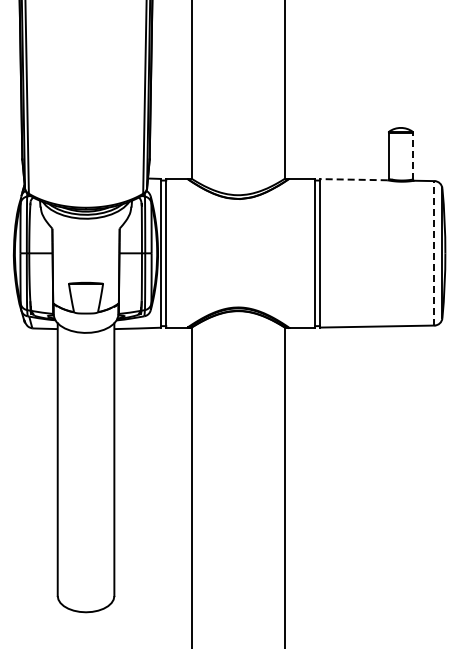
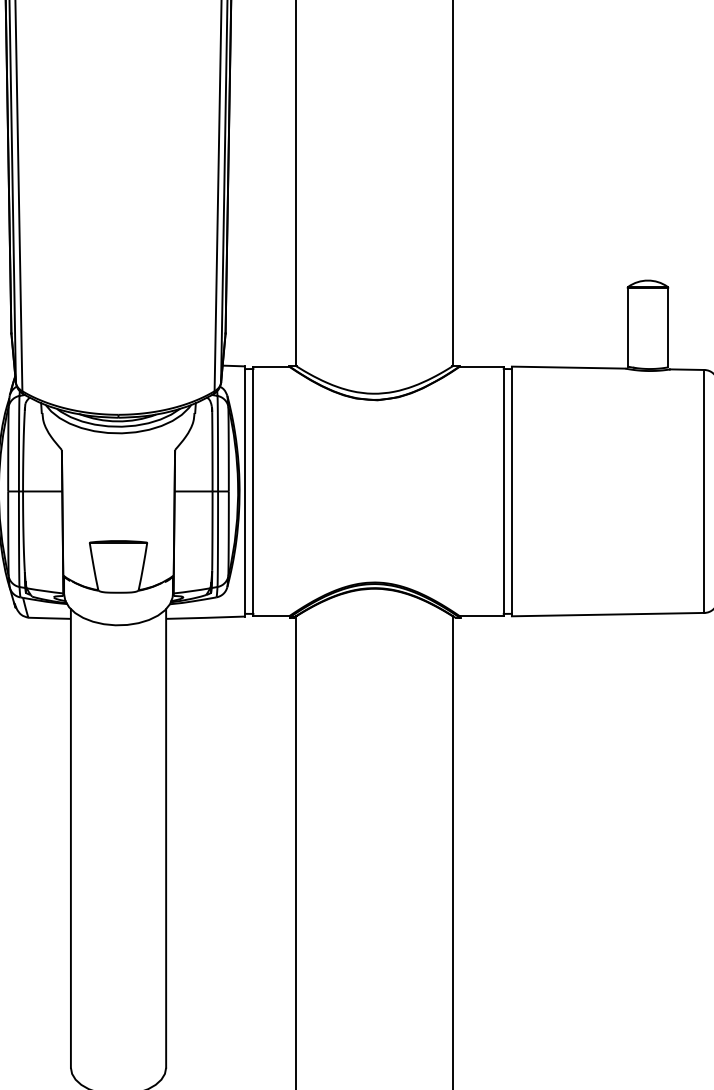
line: (413, 155) -> (669, 326), dashed -> solid
line: (353, 179) -> (568, 367), dashed -> solid
line: (434, 252) -> (704, 490), dashed -> solid

